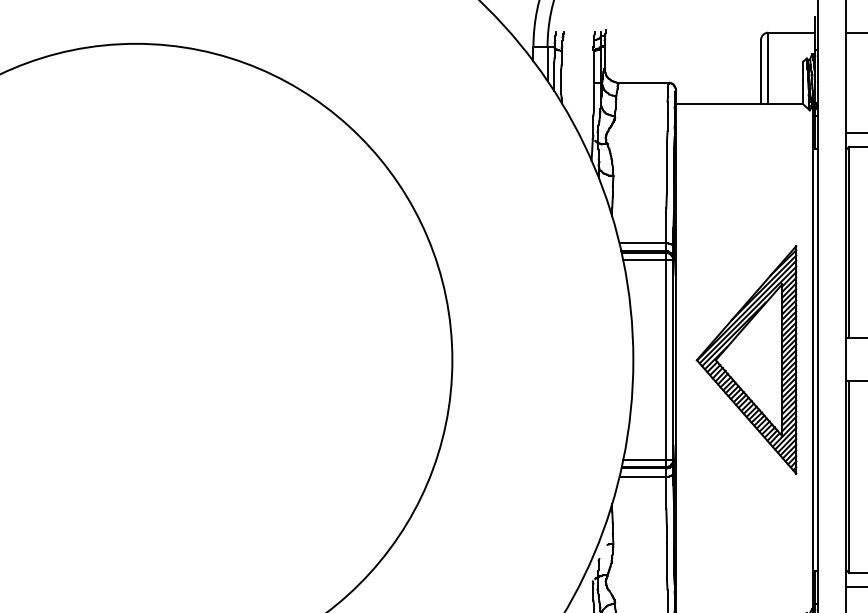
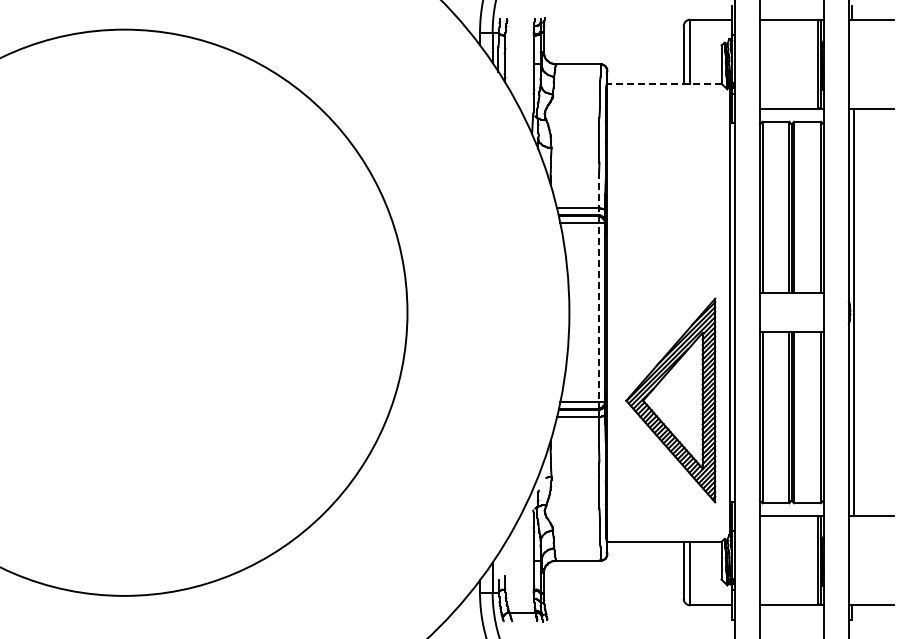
line: (738, 104) -> (663, 83), solid -> dashed
line: (665, 338) -> (598, 293), solid -> dashed
part: (746, 359) -> (670, 400), moved

